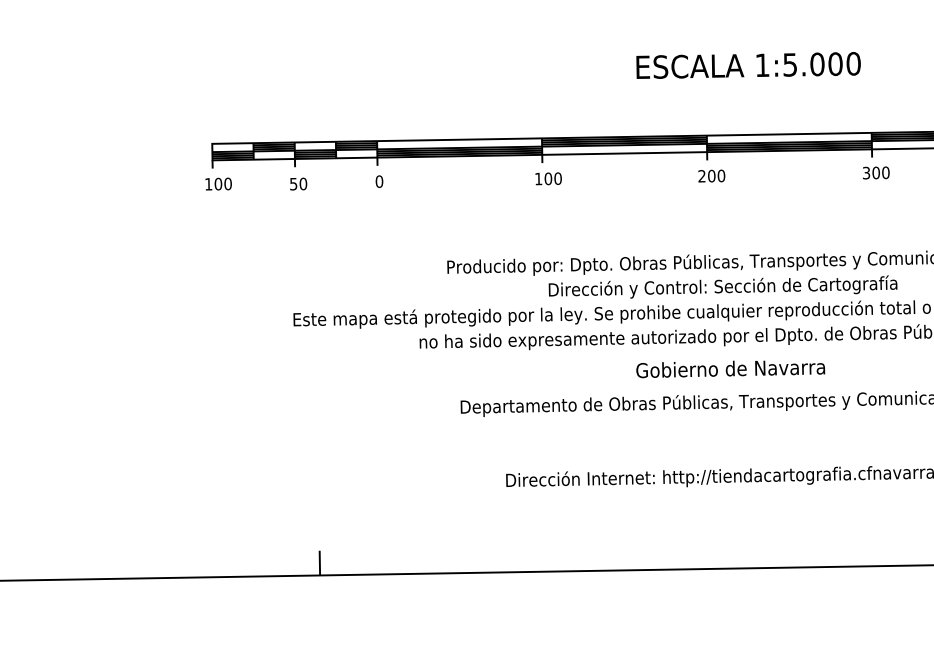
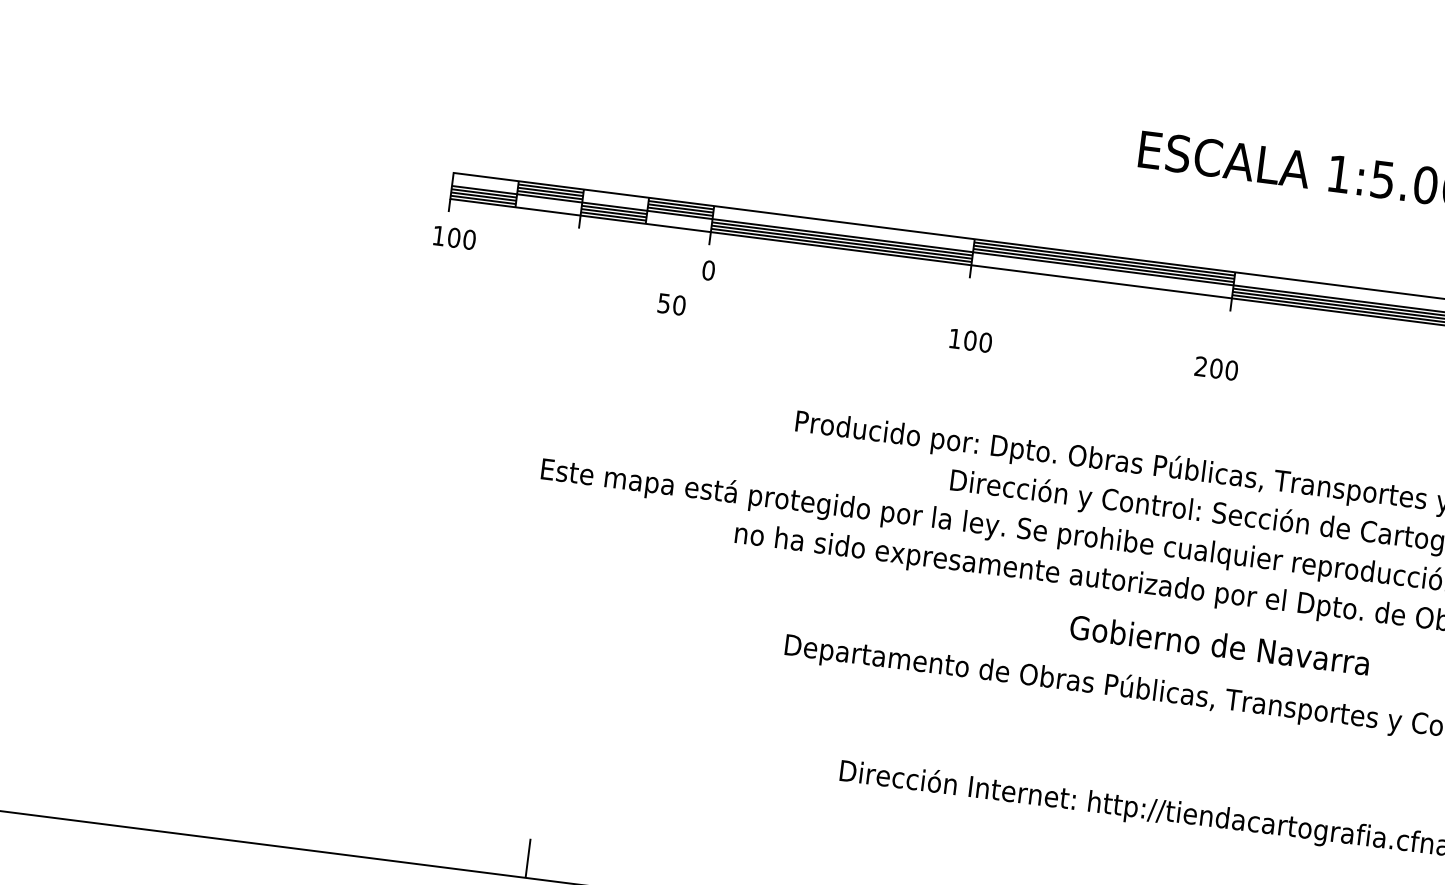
text: (711, 175) -> (1216, 367), moved
text: (548, 178) -> (970, 340), moved
text: (298, 183) -> (671, 303), moved

